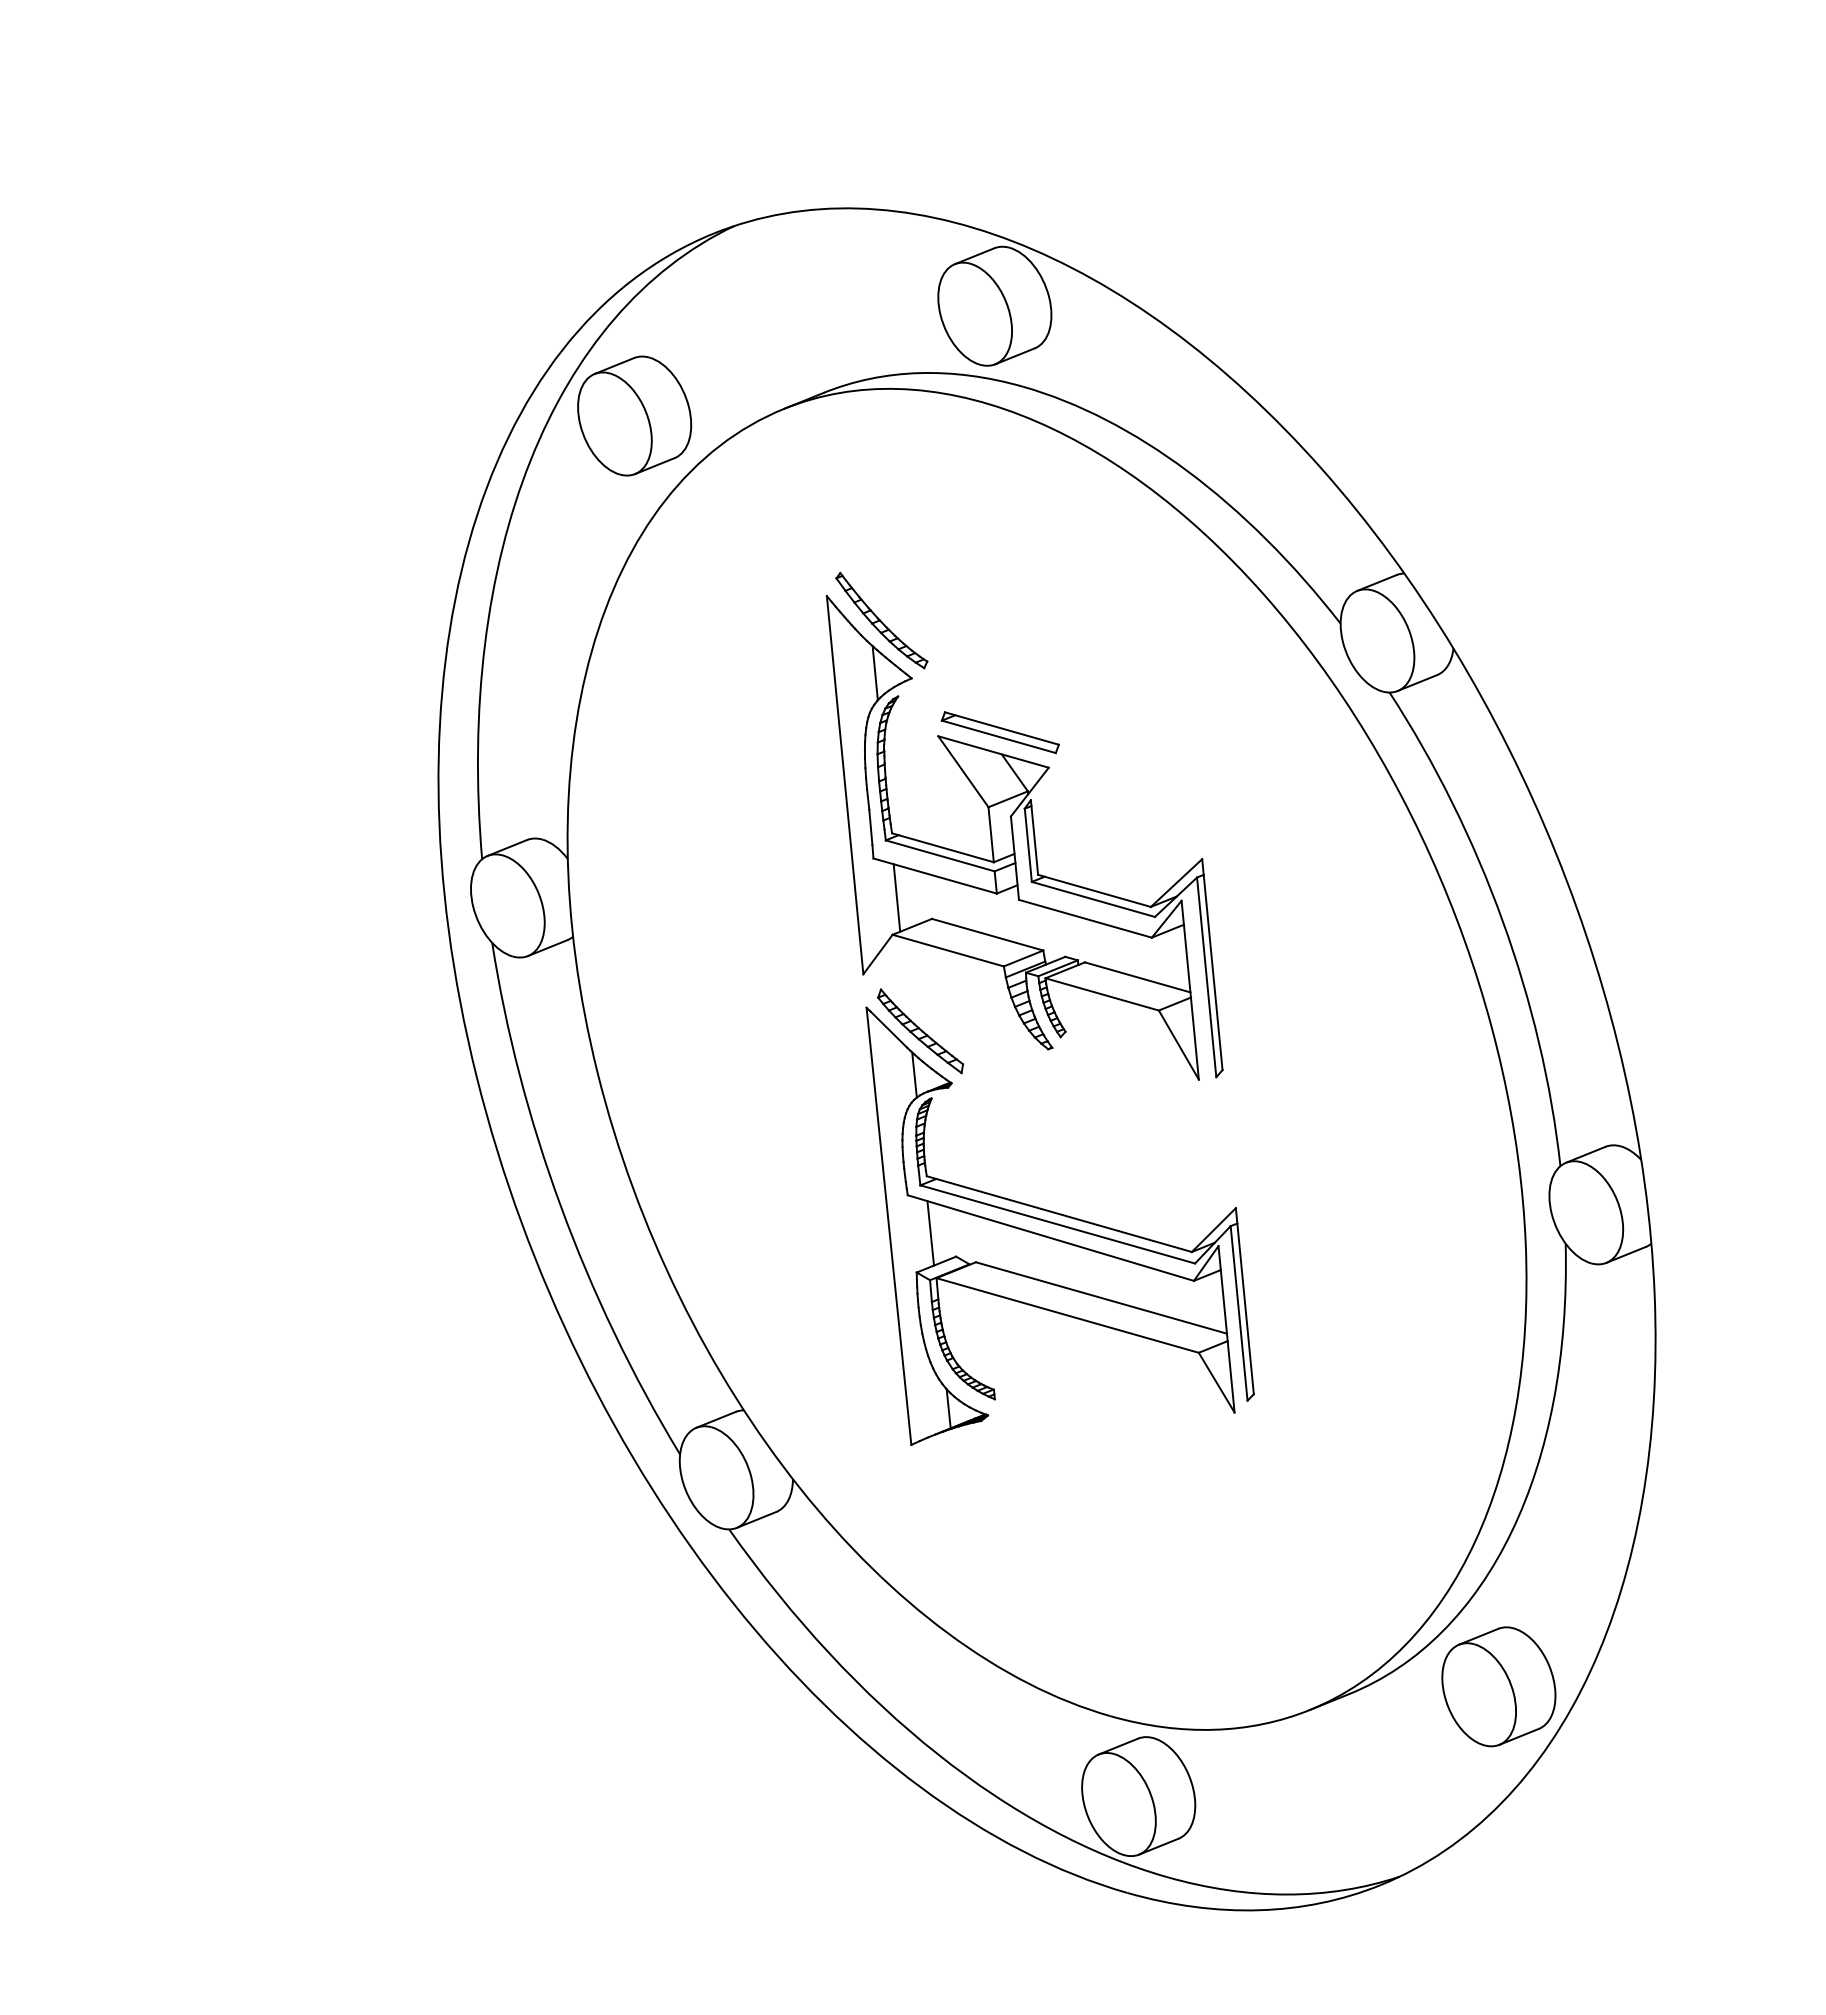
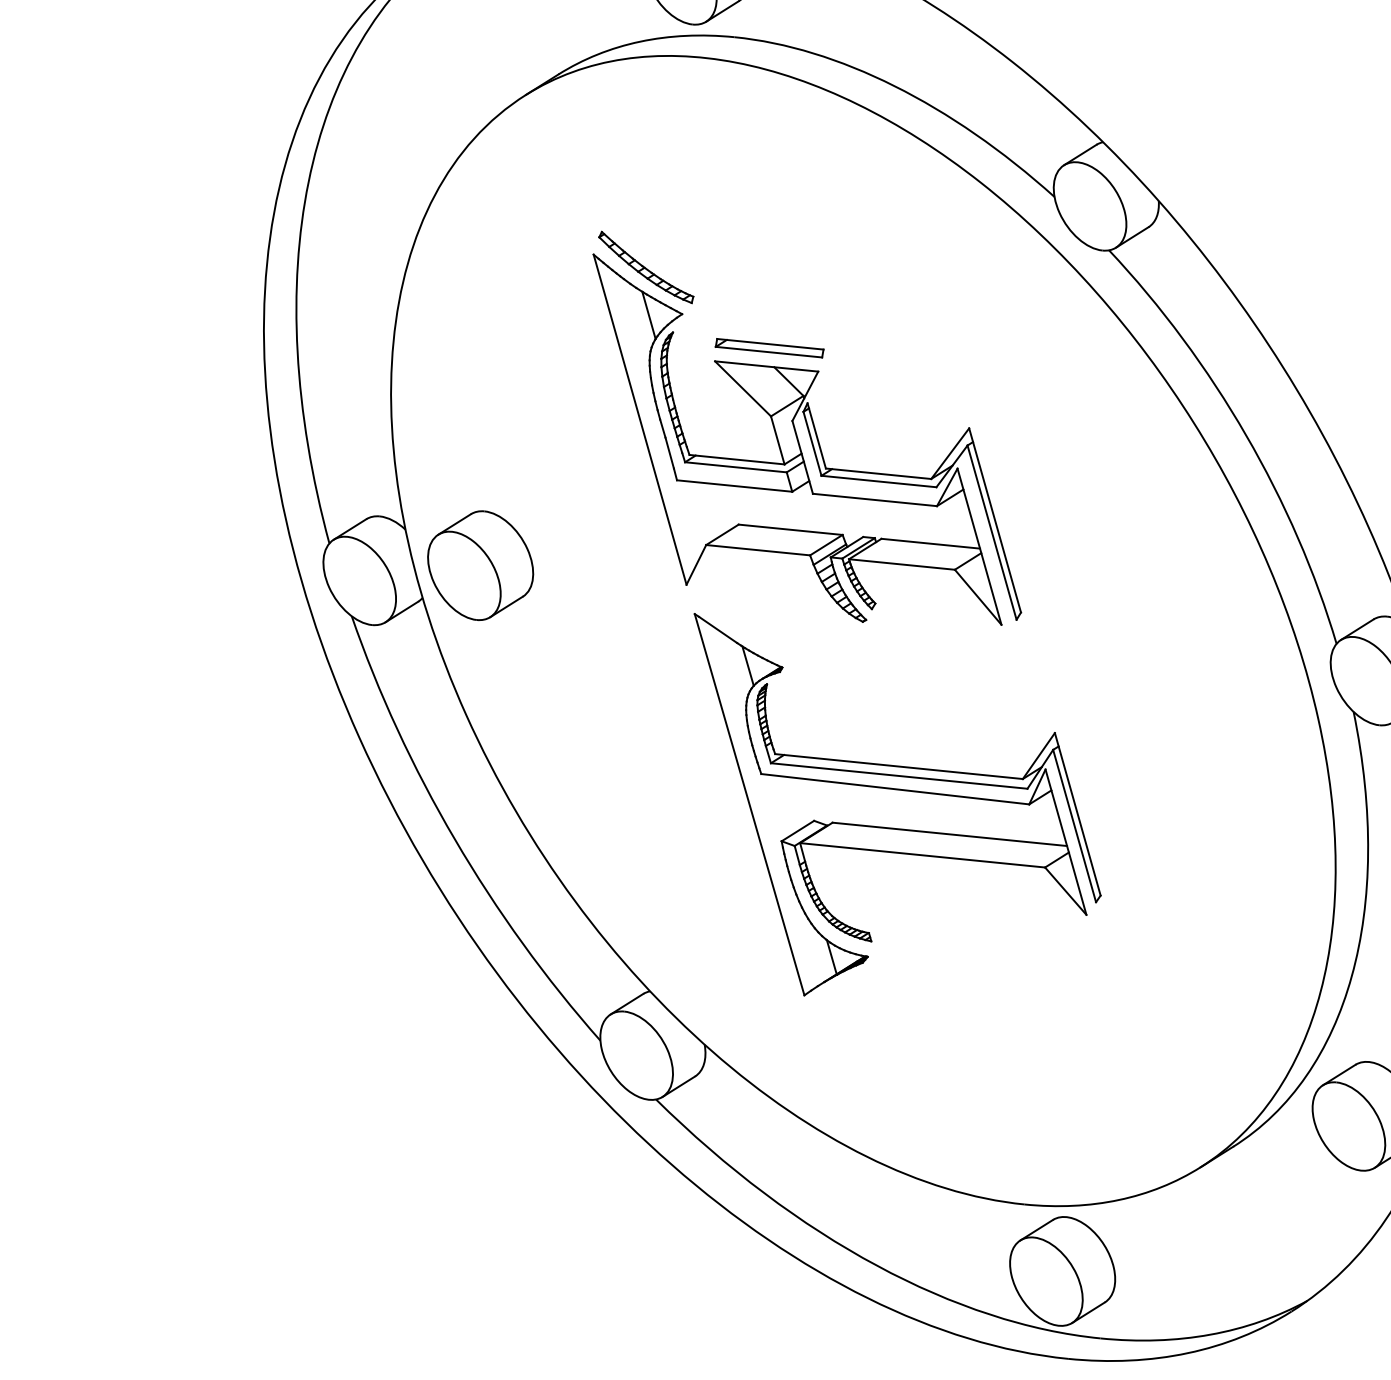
part: (634, 415) -> (480, 565), moved
line: (896, 897) -> (703, 511), removed
part: (920, 1031) -> (746, 626), removed
line: (930, 1233) -> (787, 804), removed

